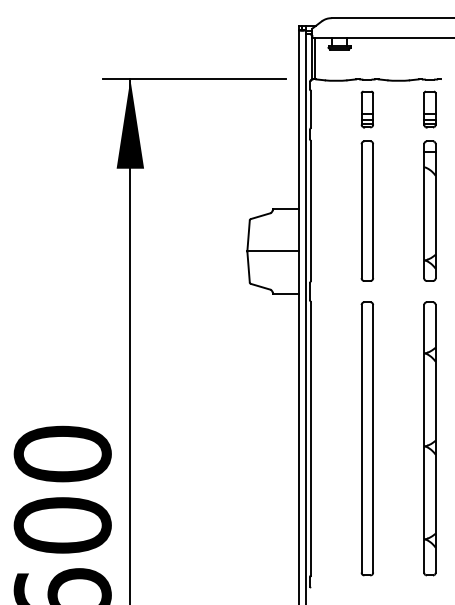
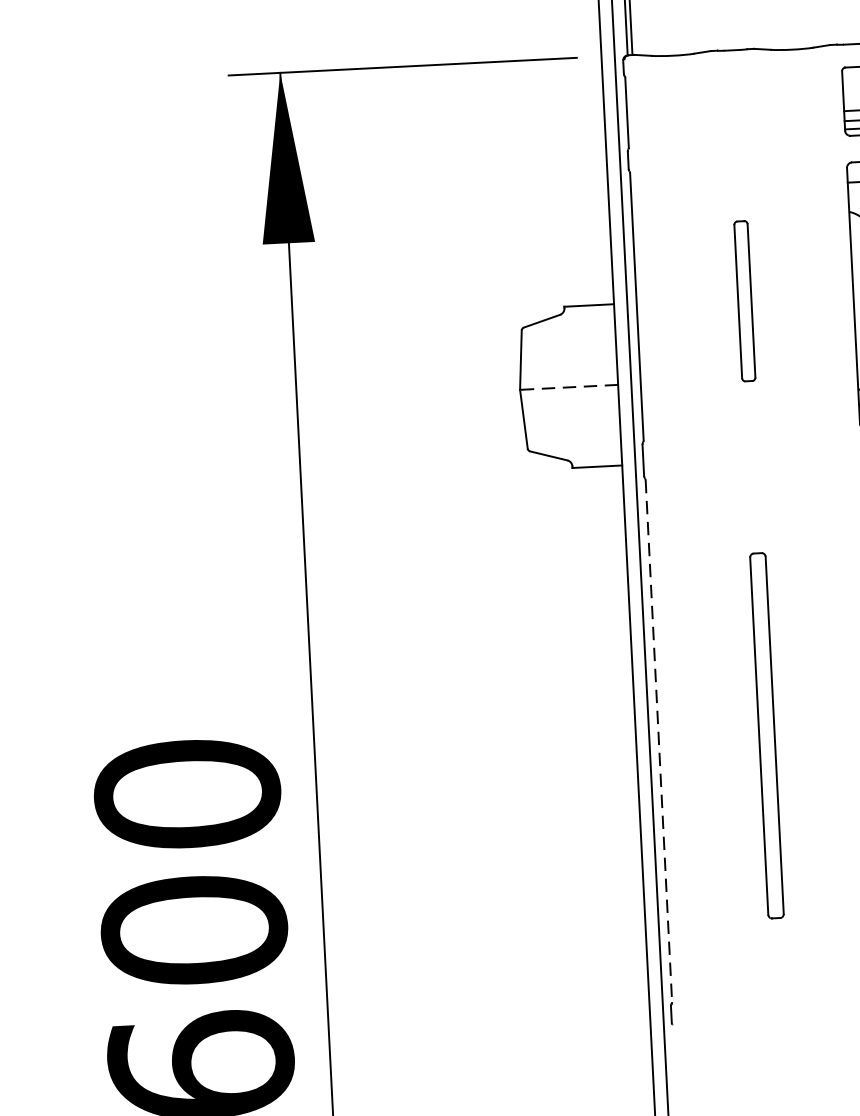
part: (366, 109) -> (733, 107), removed
part: (366, 210) -> (743, 300), size x0.6
line: (273, 251) -> (569, 387), solid -> dashed
line: (310, 438) -> (658, 740), solid -> dashed
part: (366, 438) -> (765, 735), size x0.7

